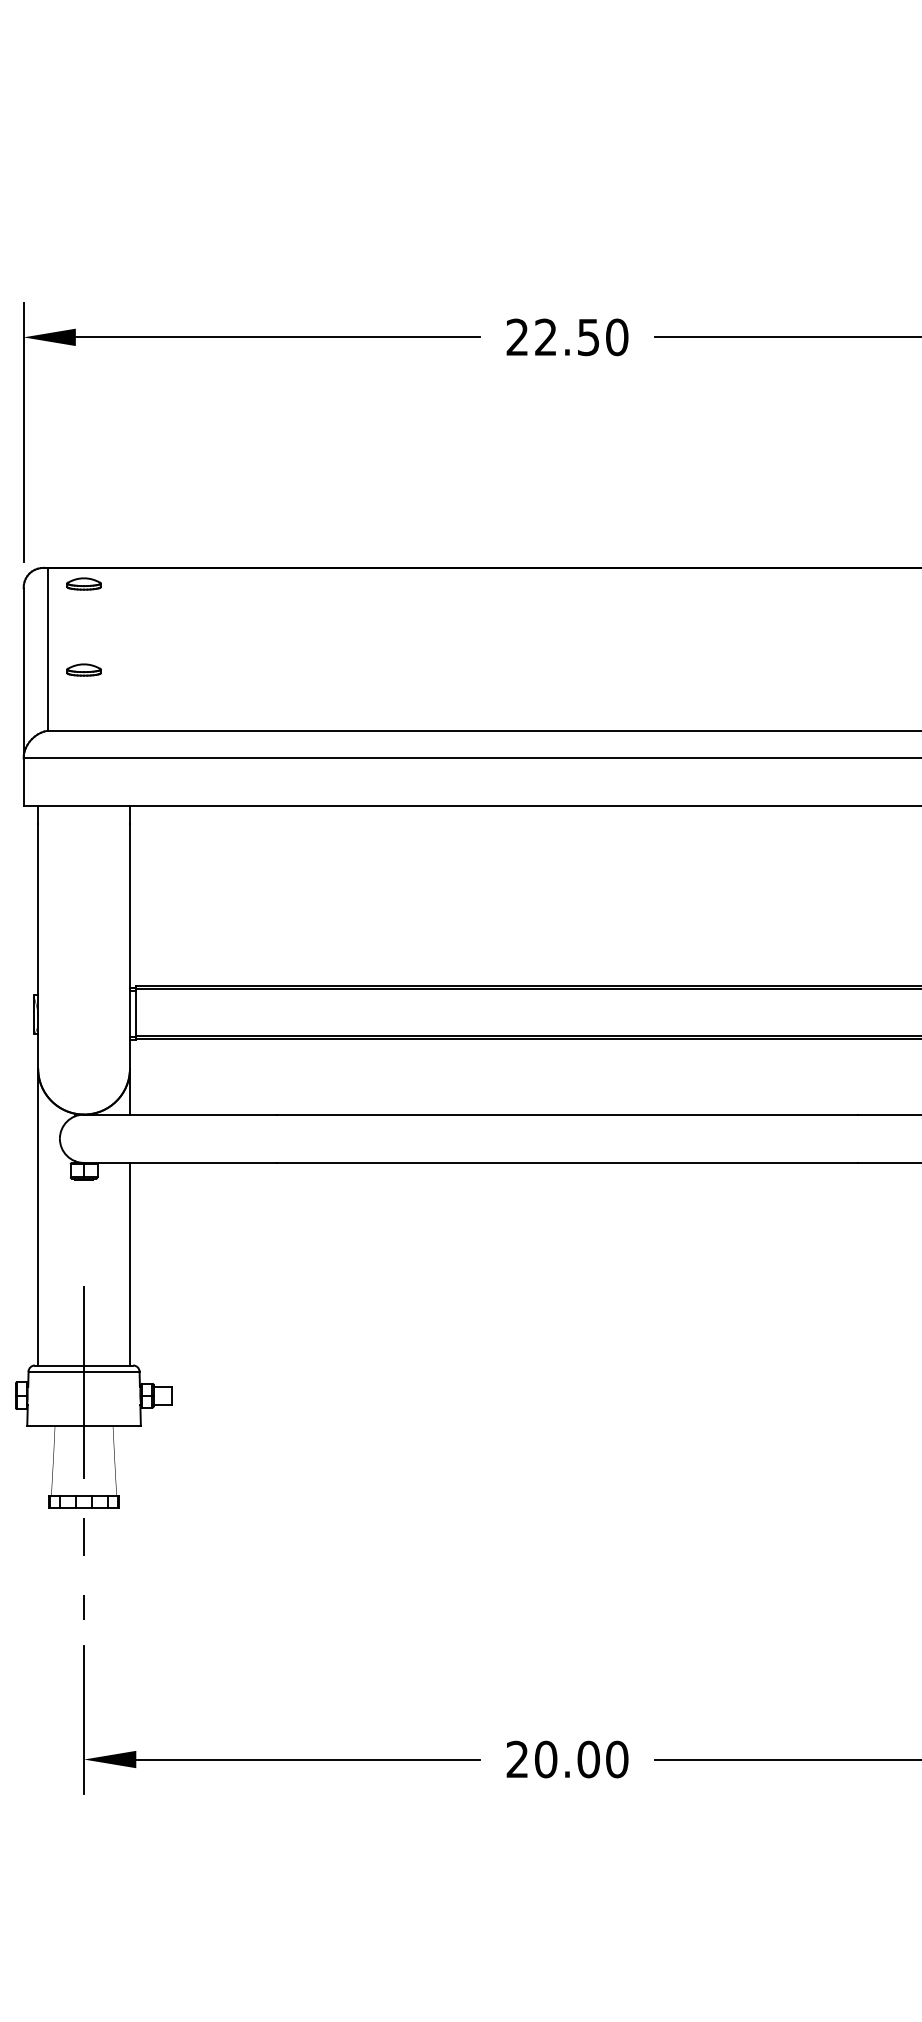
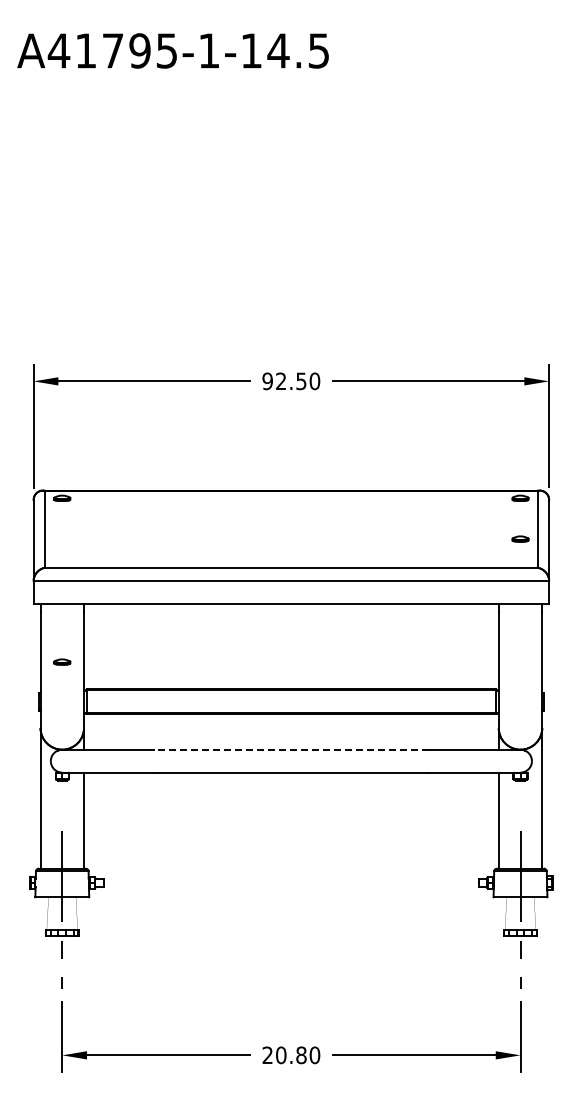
text: (517, 337) -> (267, 381), 22.50 -> 92.50
part: (84, 668) -> (62, 661), moved
line: (565, 1114) -> (290, 749), solid -> dashed
text: (588, 1757) -> (301, 1054), 20.00 -> 20.80

